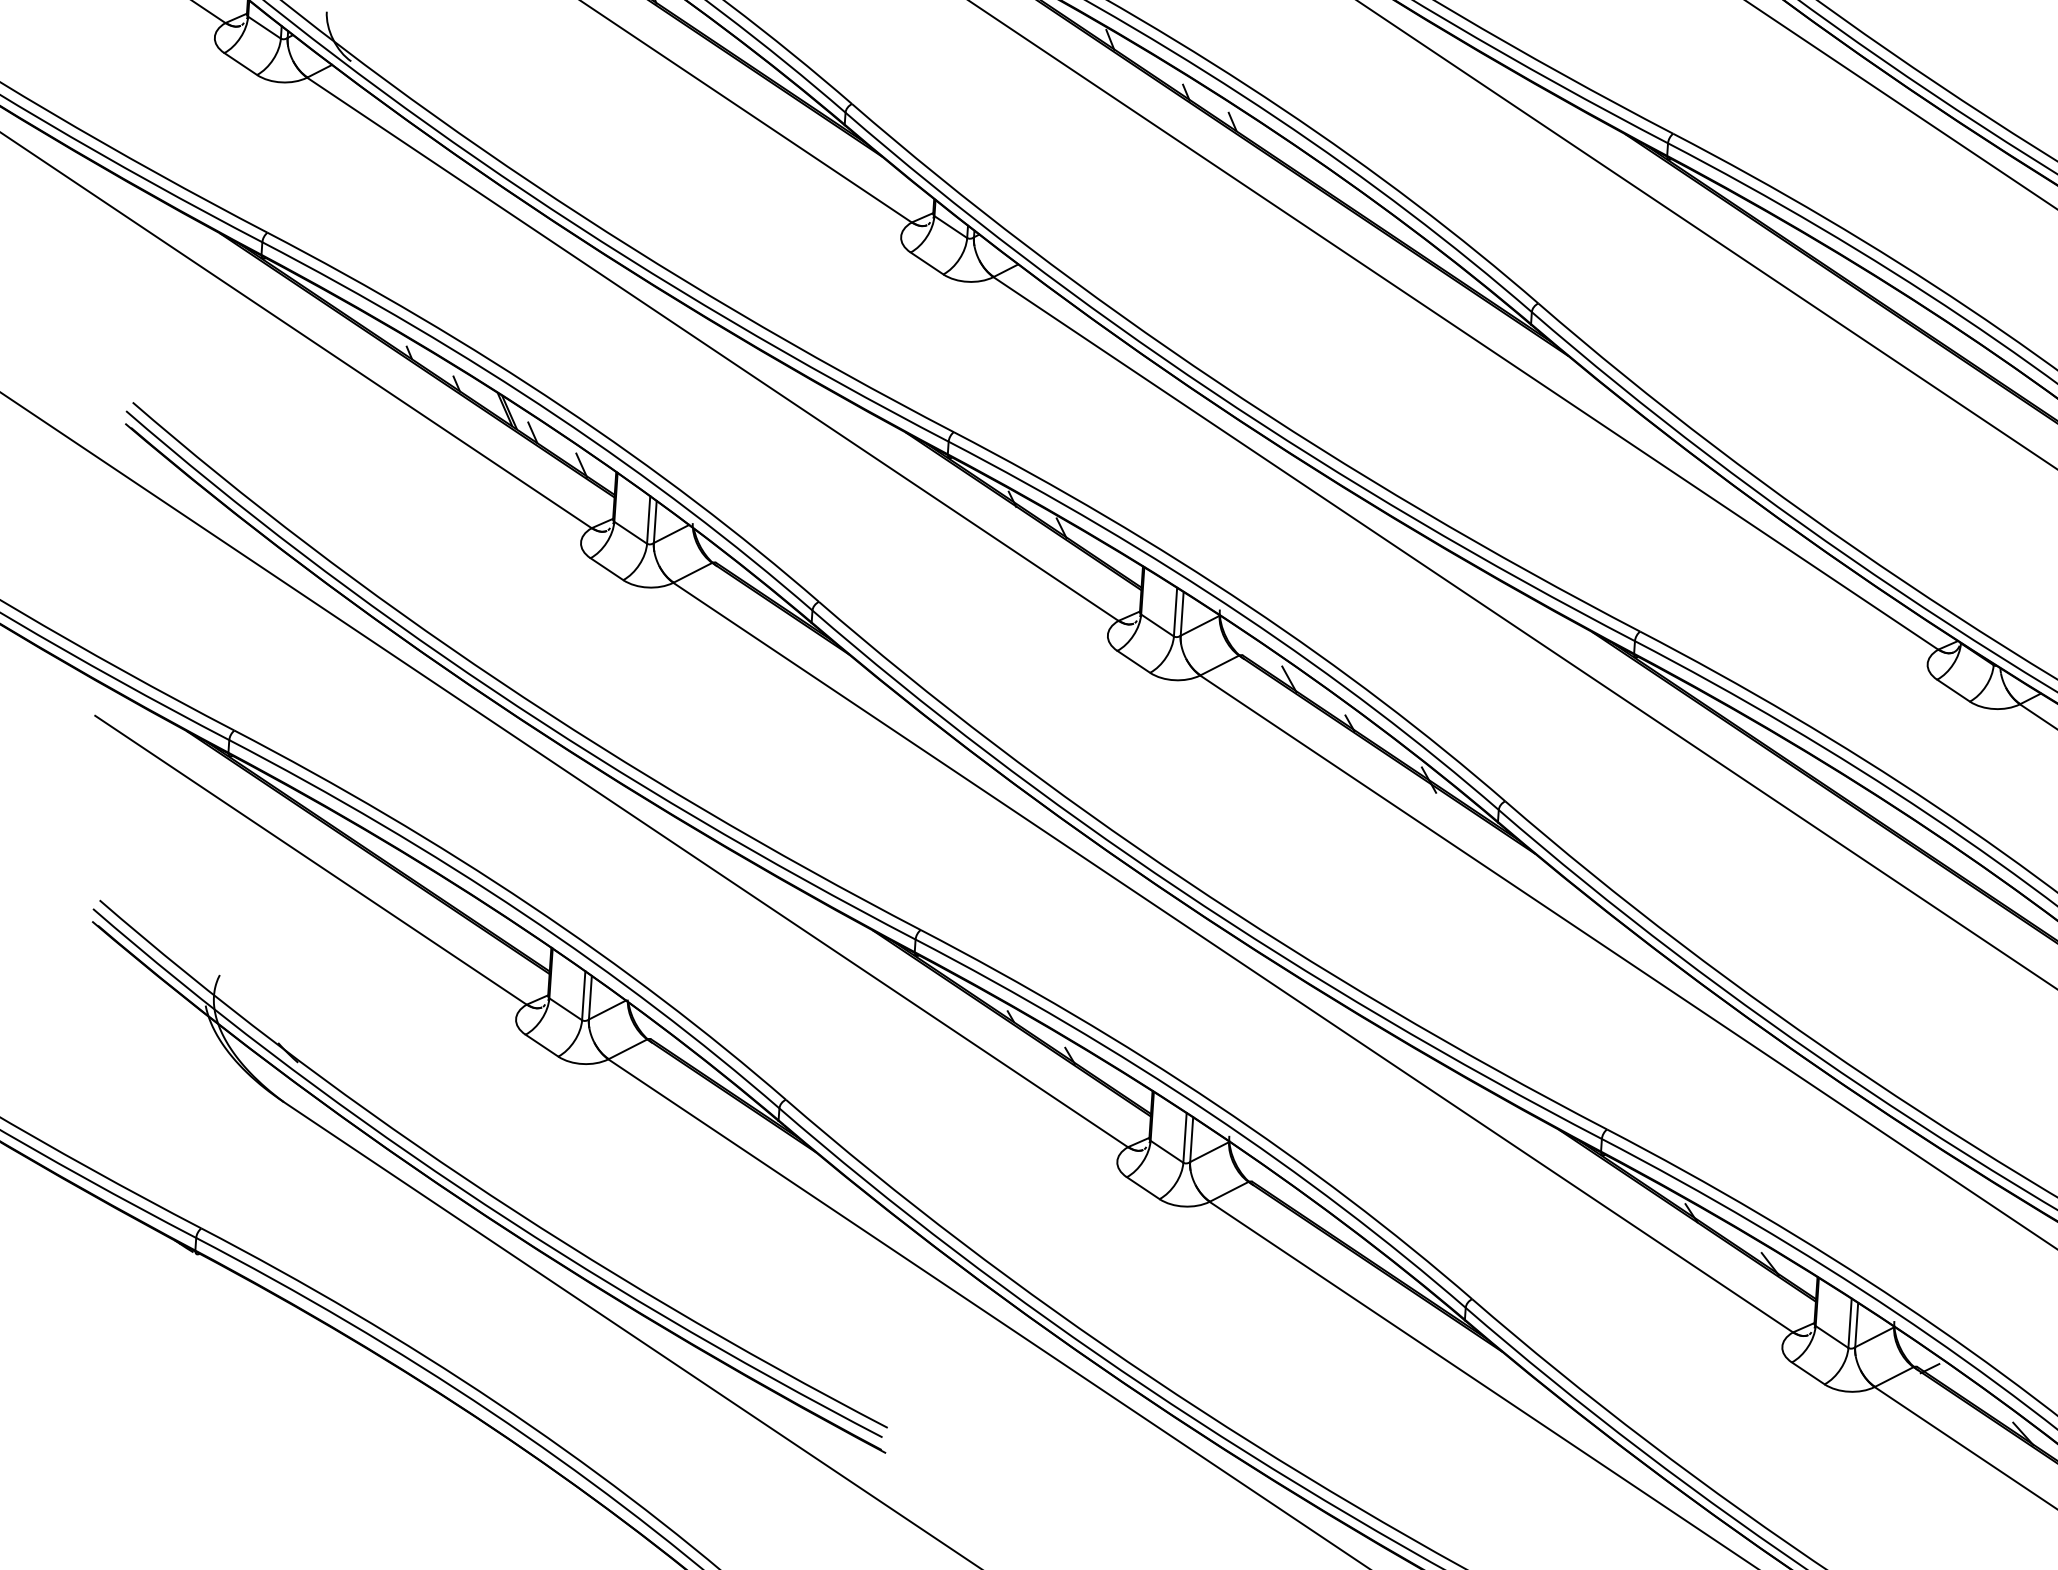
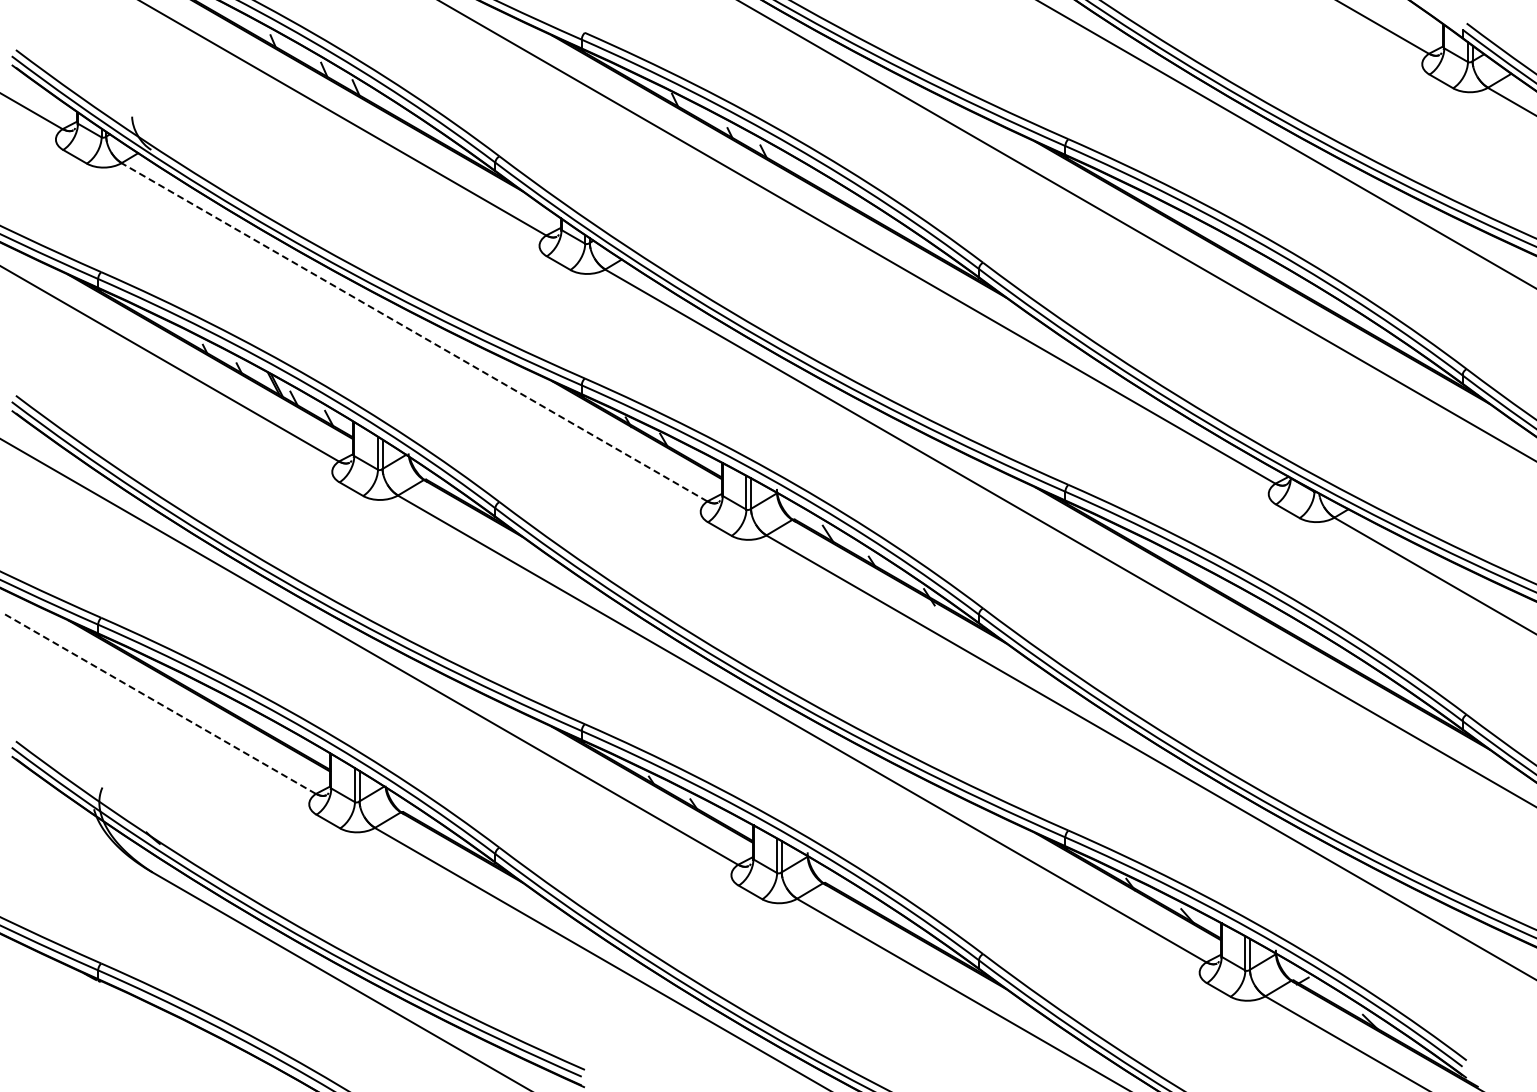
line: (712, 349) -> (414, 332), solid -> dashed
line: (311, 859) -> (160, 703), solid -> dashed

